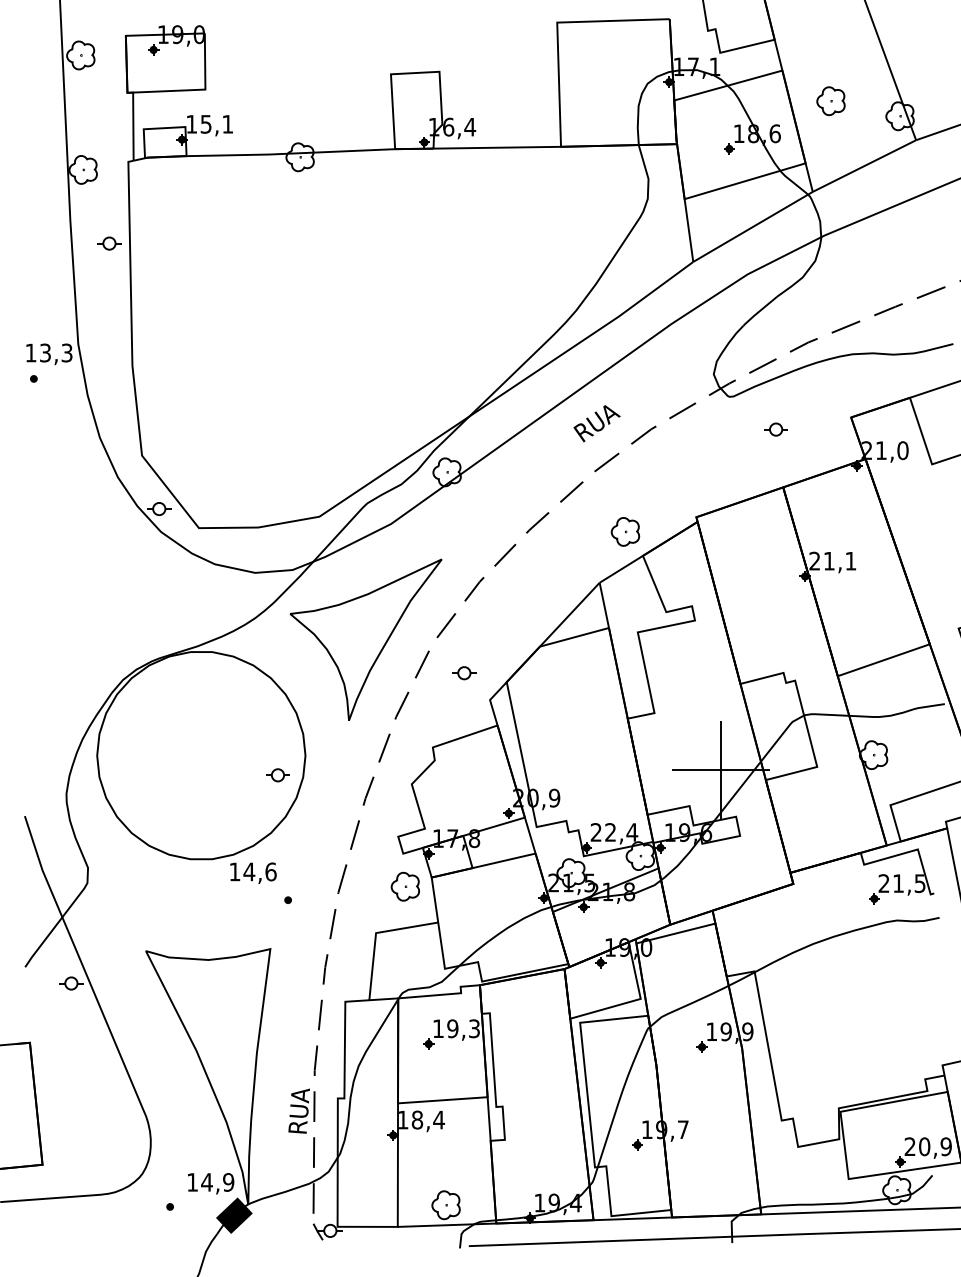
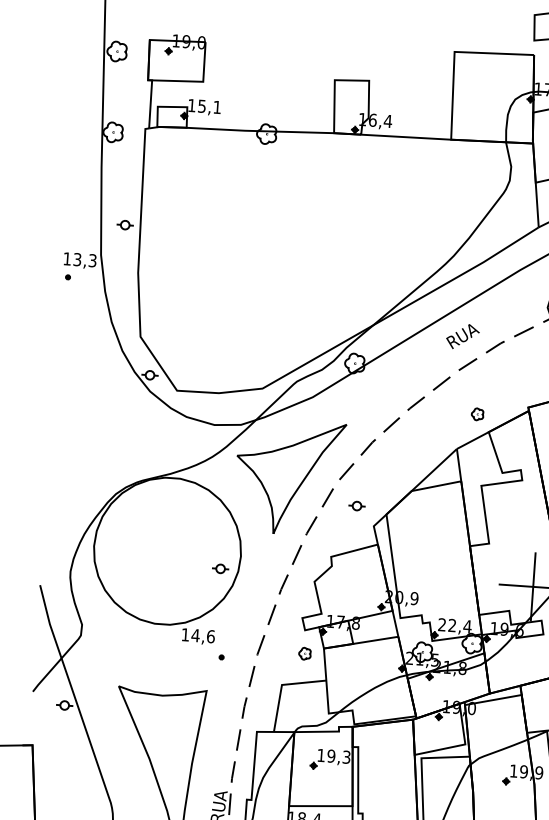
part: (109, 243) -> (125, 225), moved
part: (625, 531) -> (477, 414), size x0.6
part: (405, 886) -> (305, 653), size x0.6

